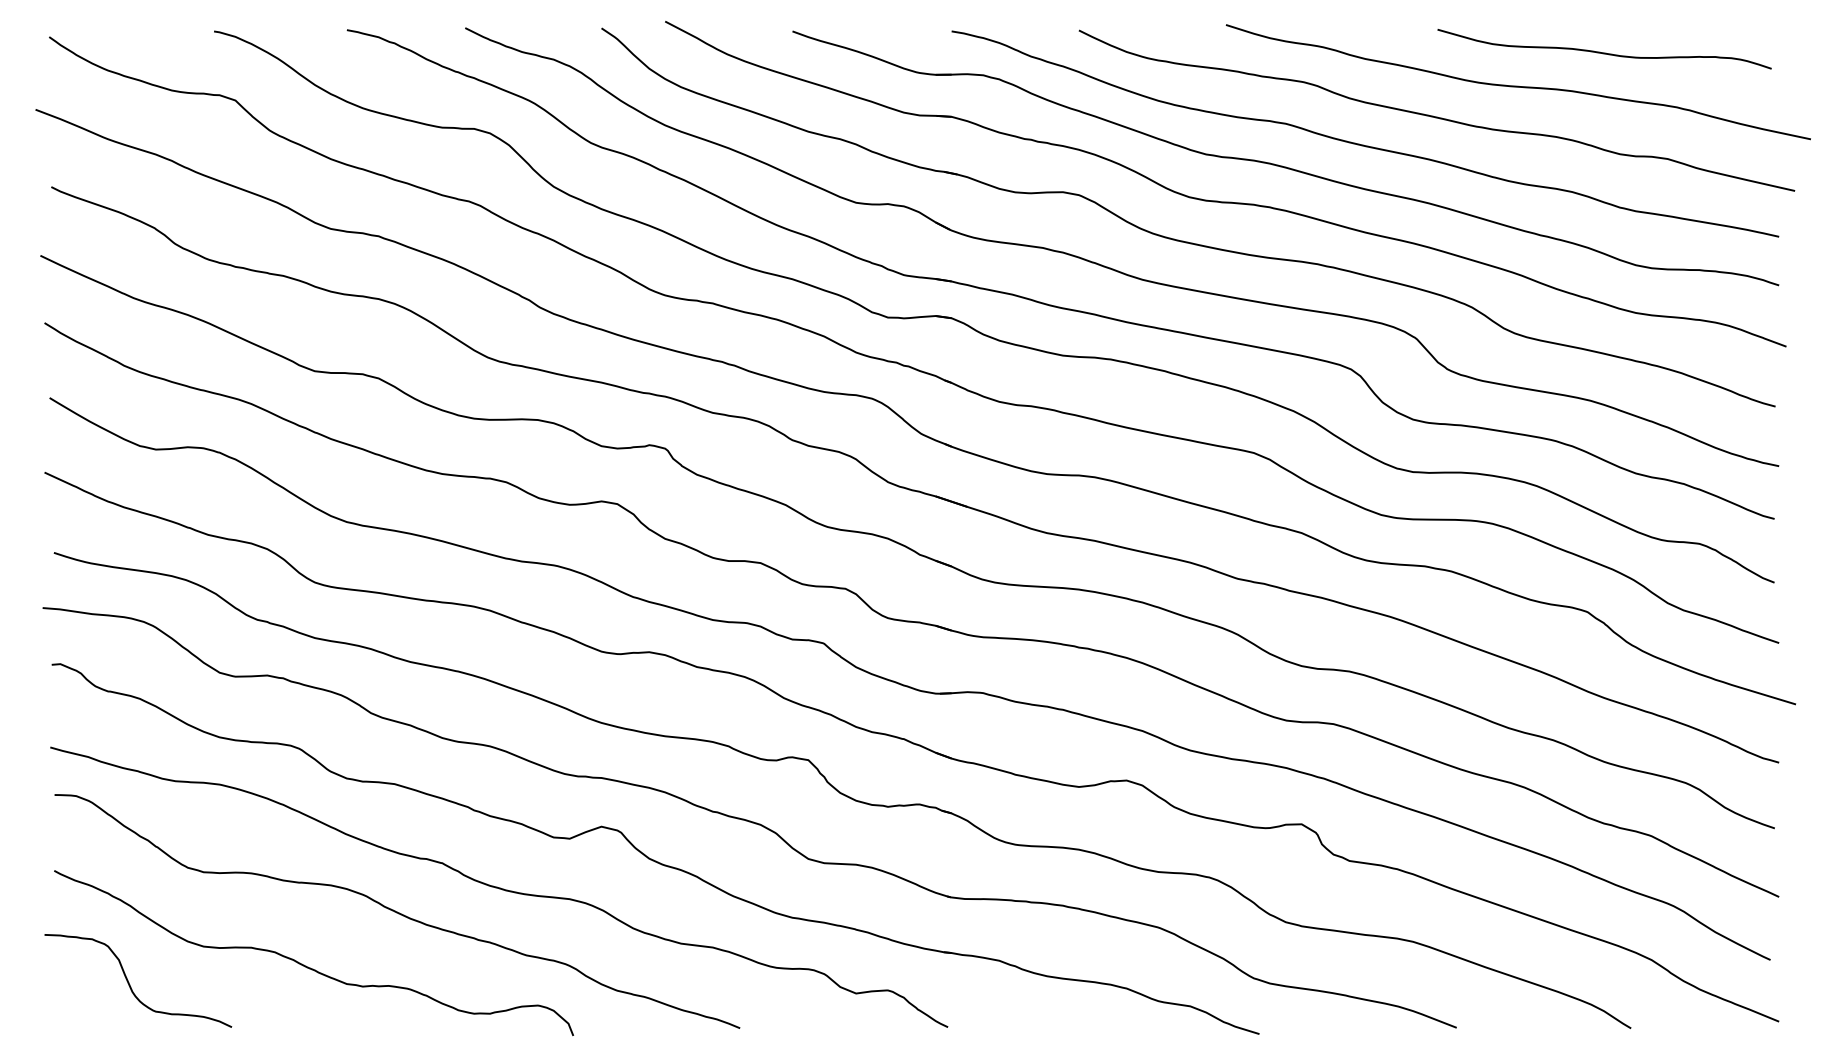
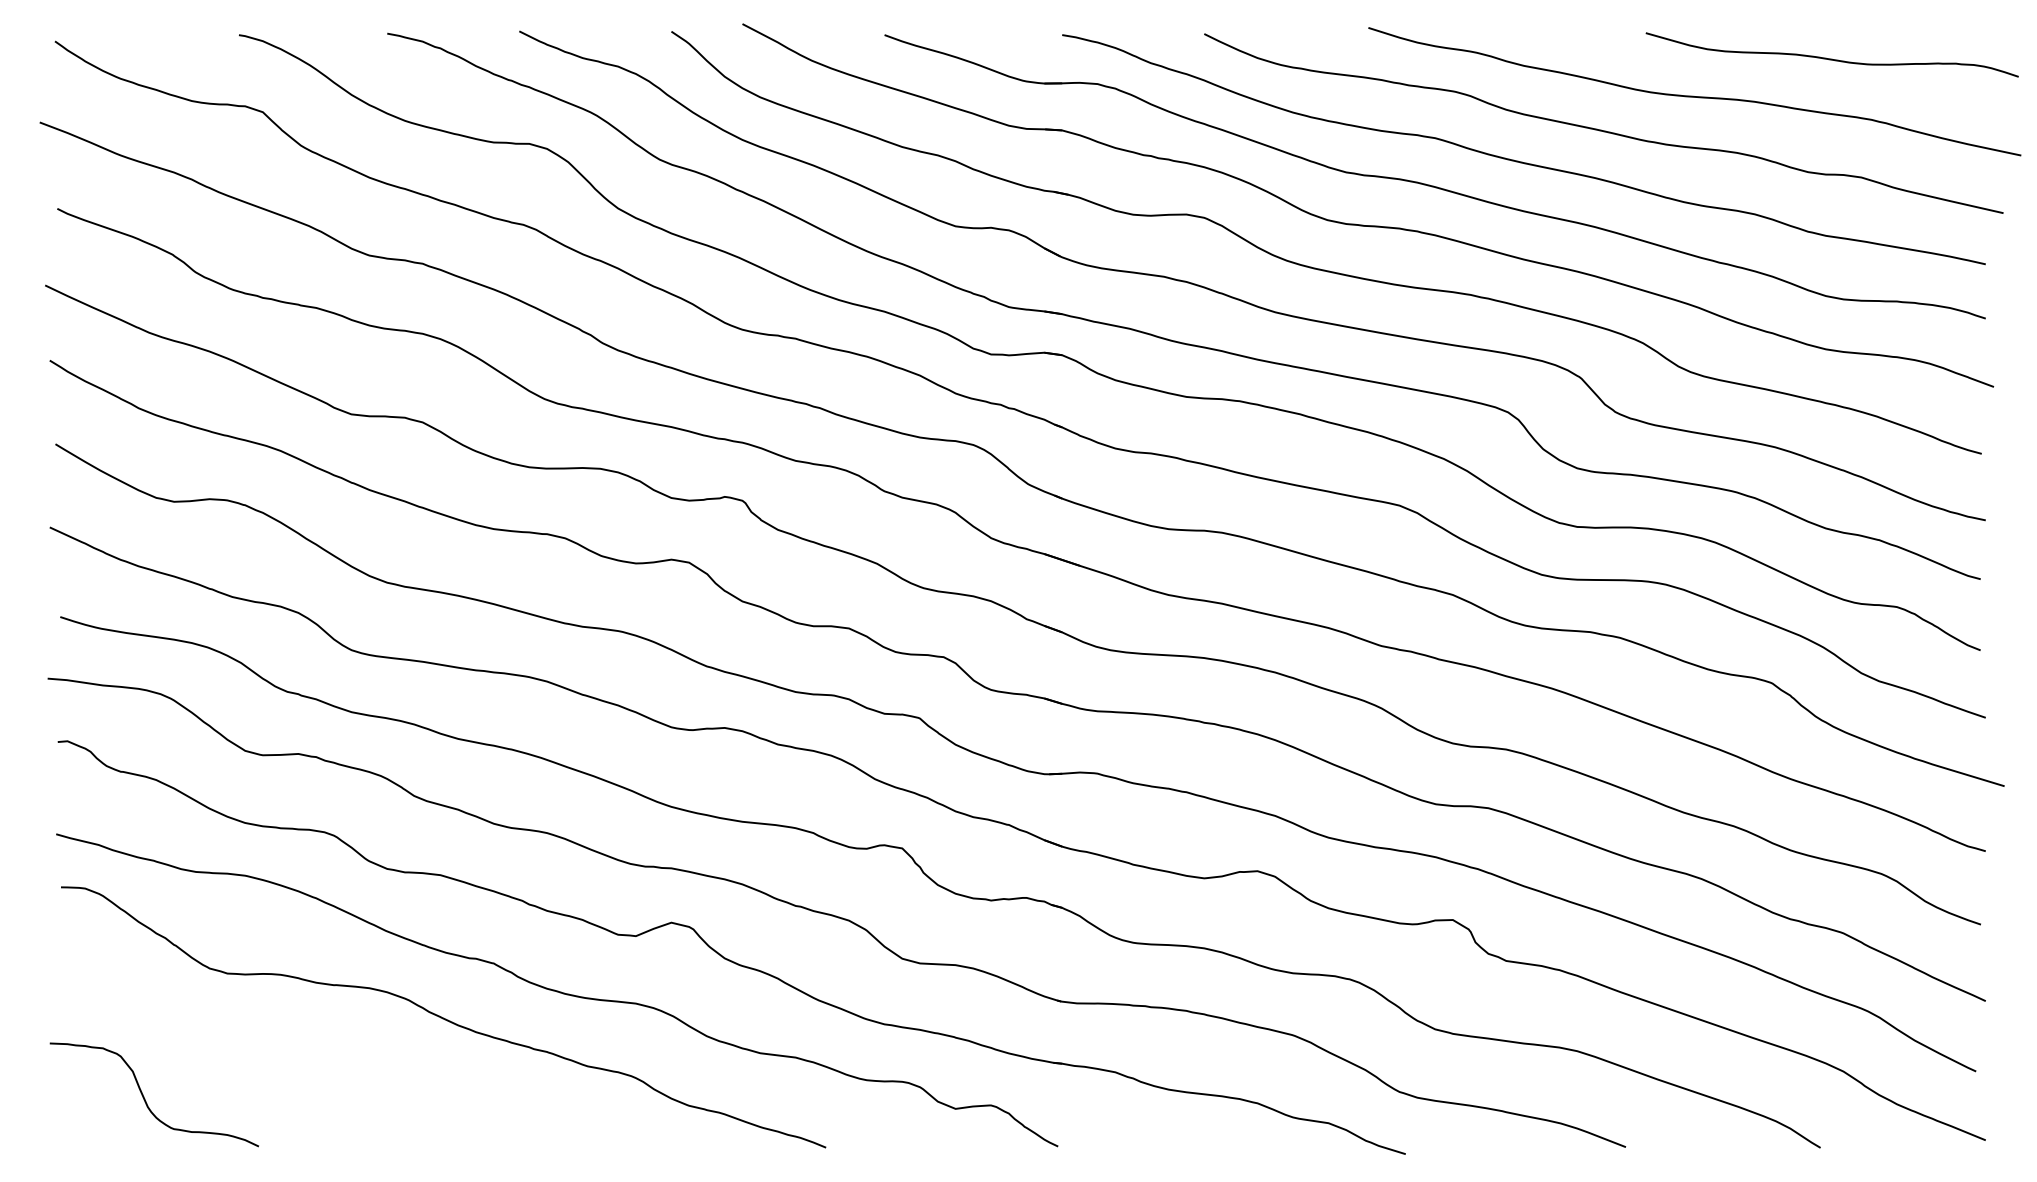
curve: (1604, 52) -> (1832, 58), moved
curve: (306, 965) -> (342, 1077), removed

